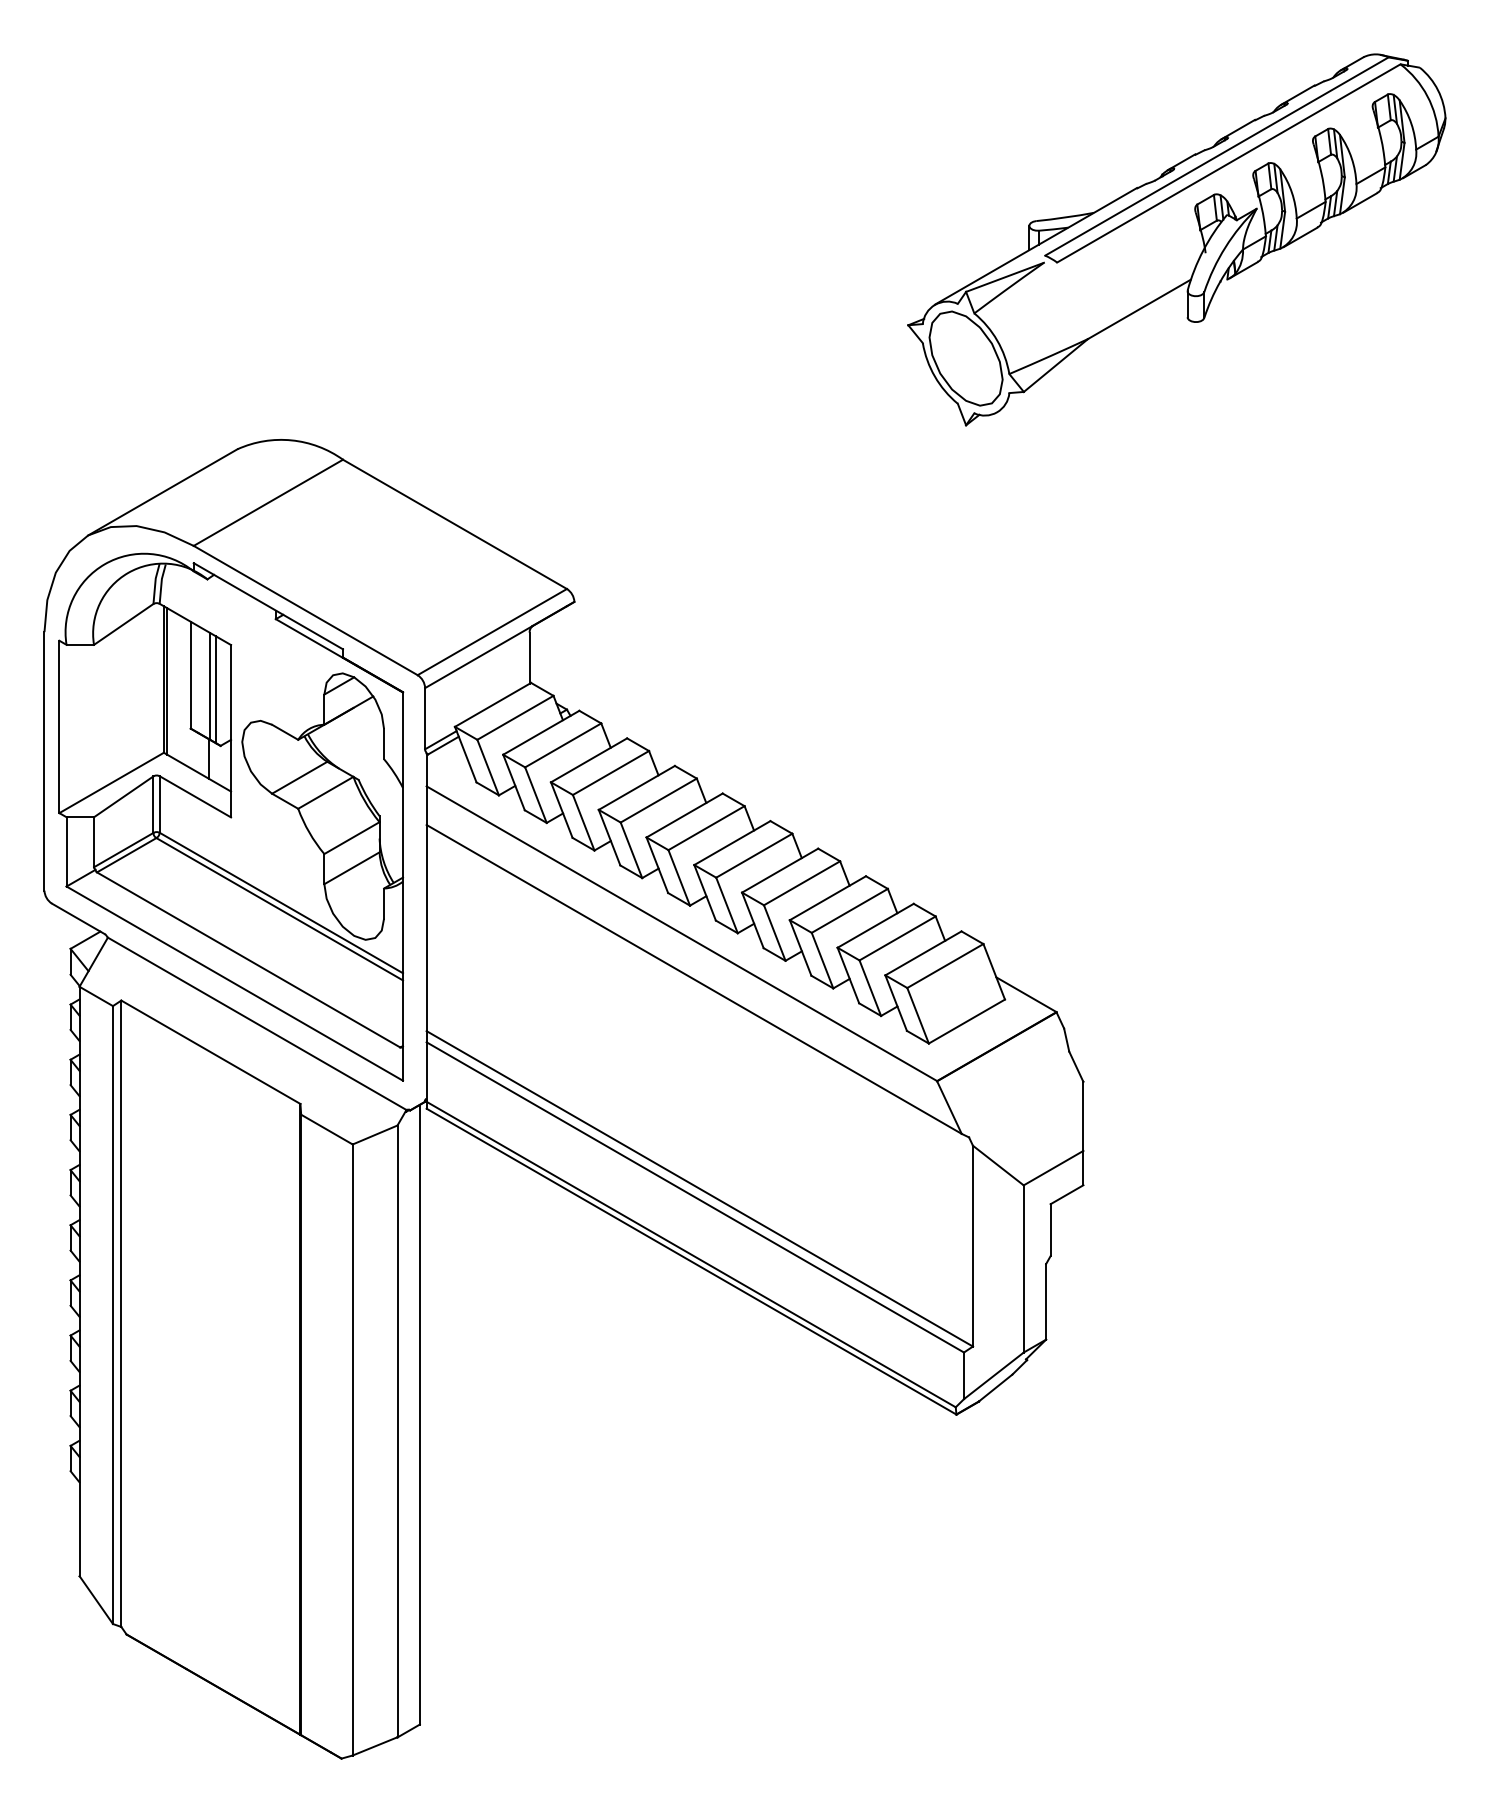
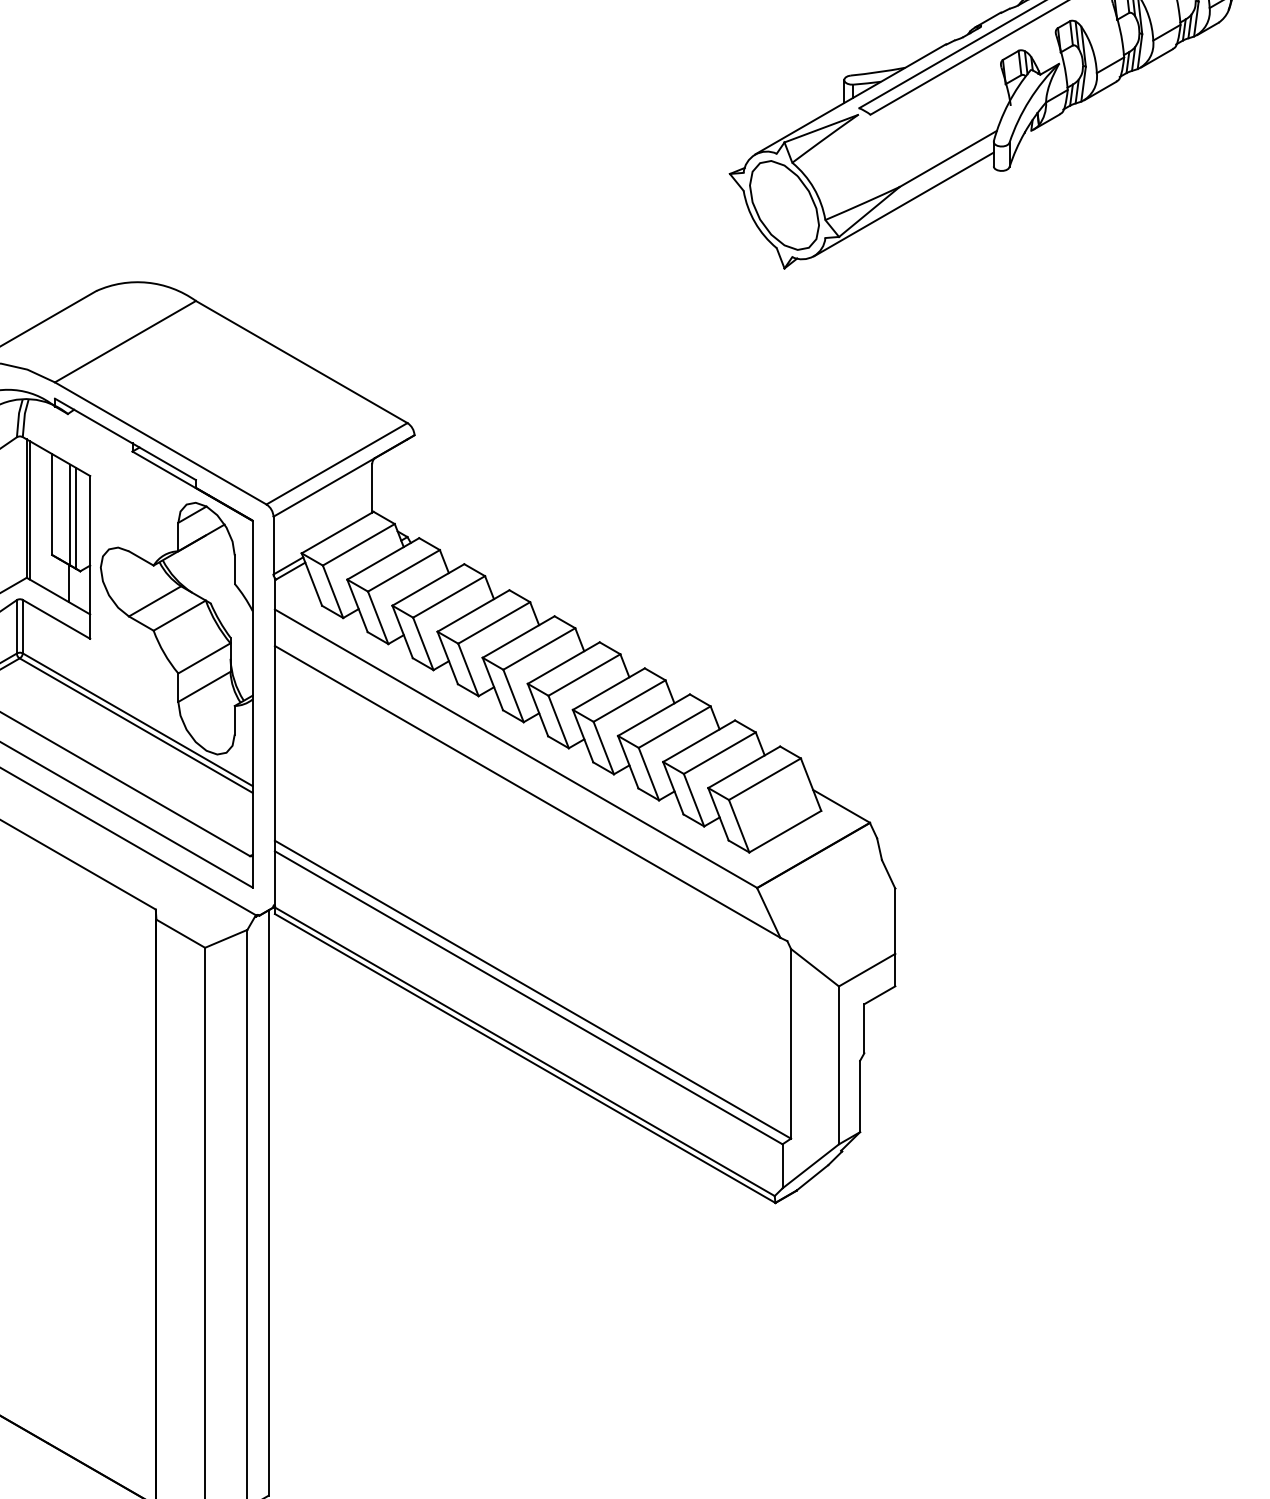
line: (1092, 357) -> (903, 204), added

